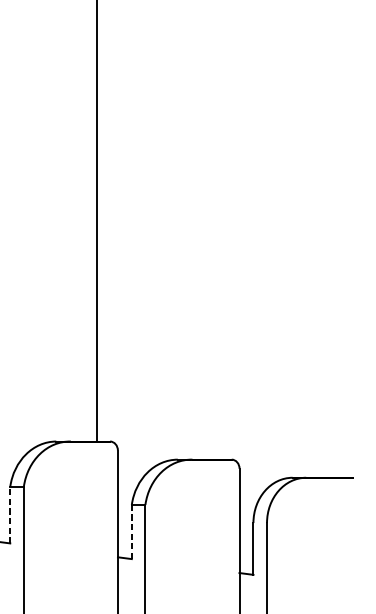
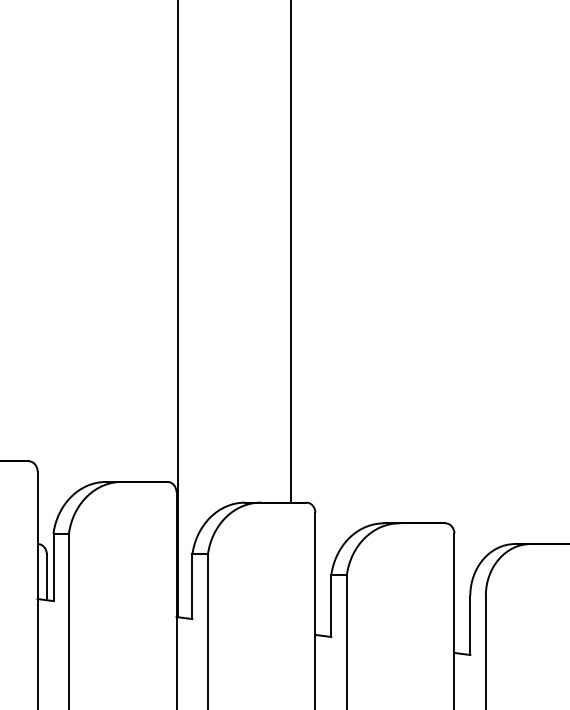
line: (10, 514) -> (192, 586), dashed -> solid
line: (131, 532) -> (331, 606), dashed -> solid

